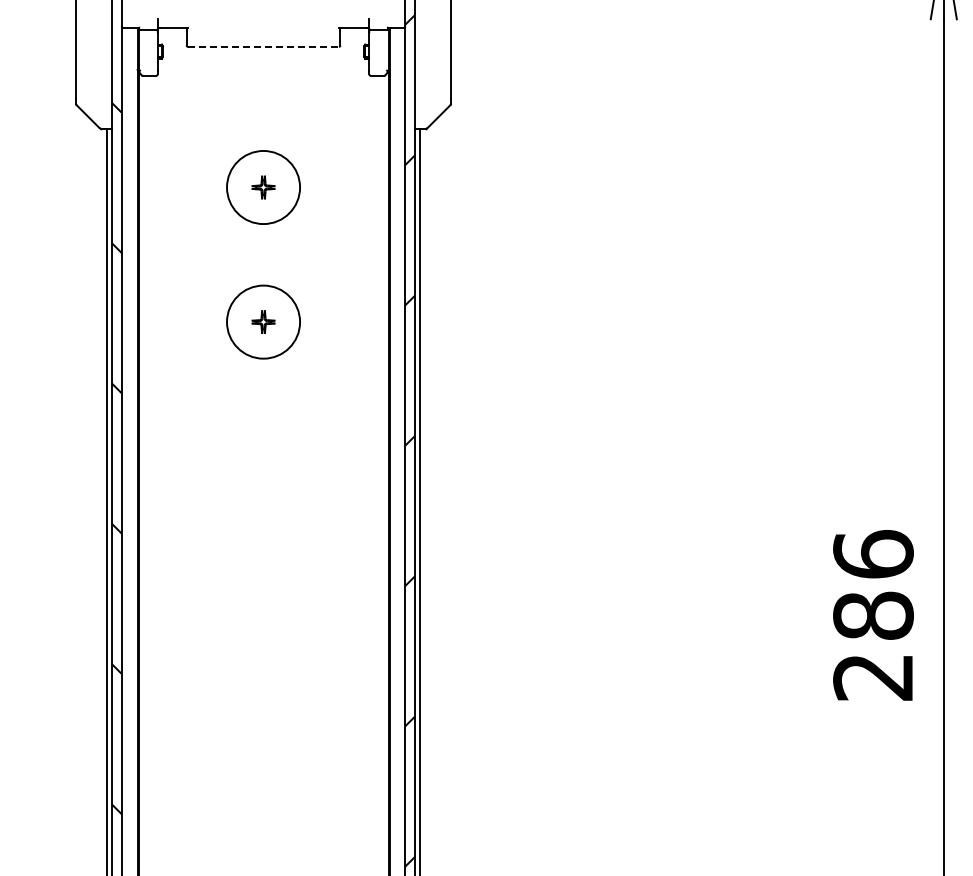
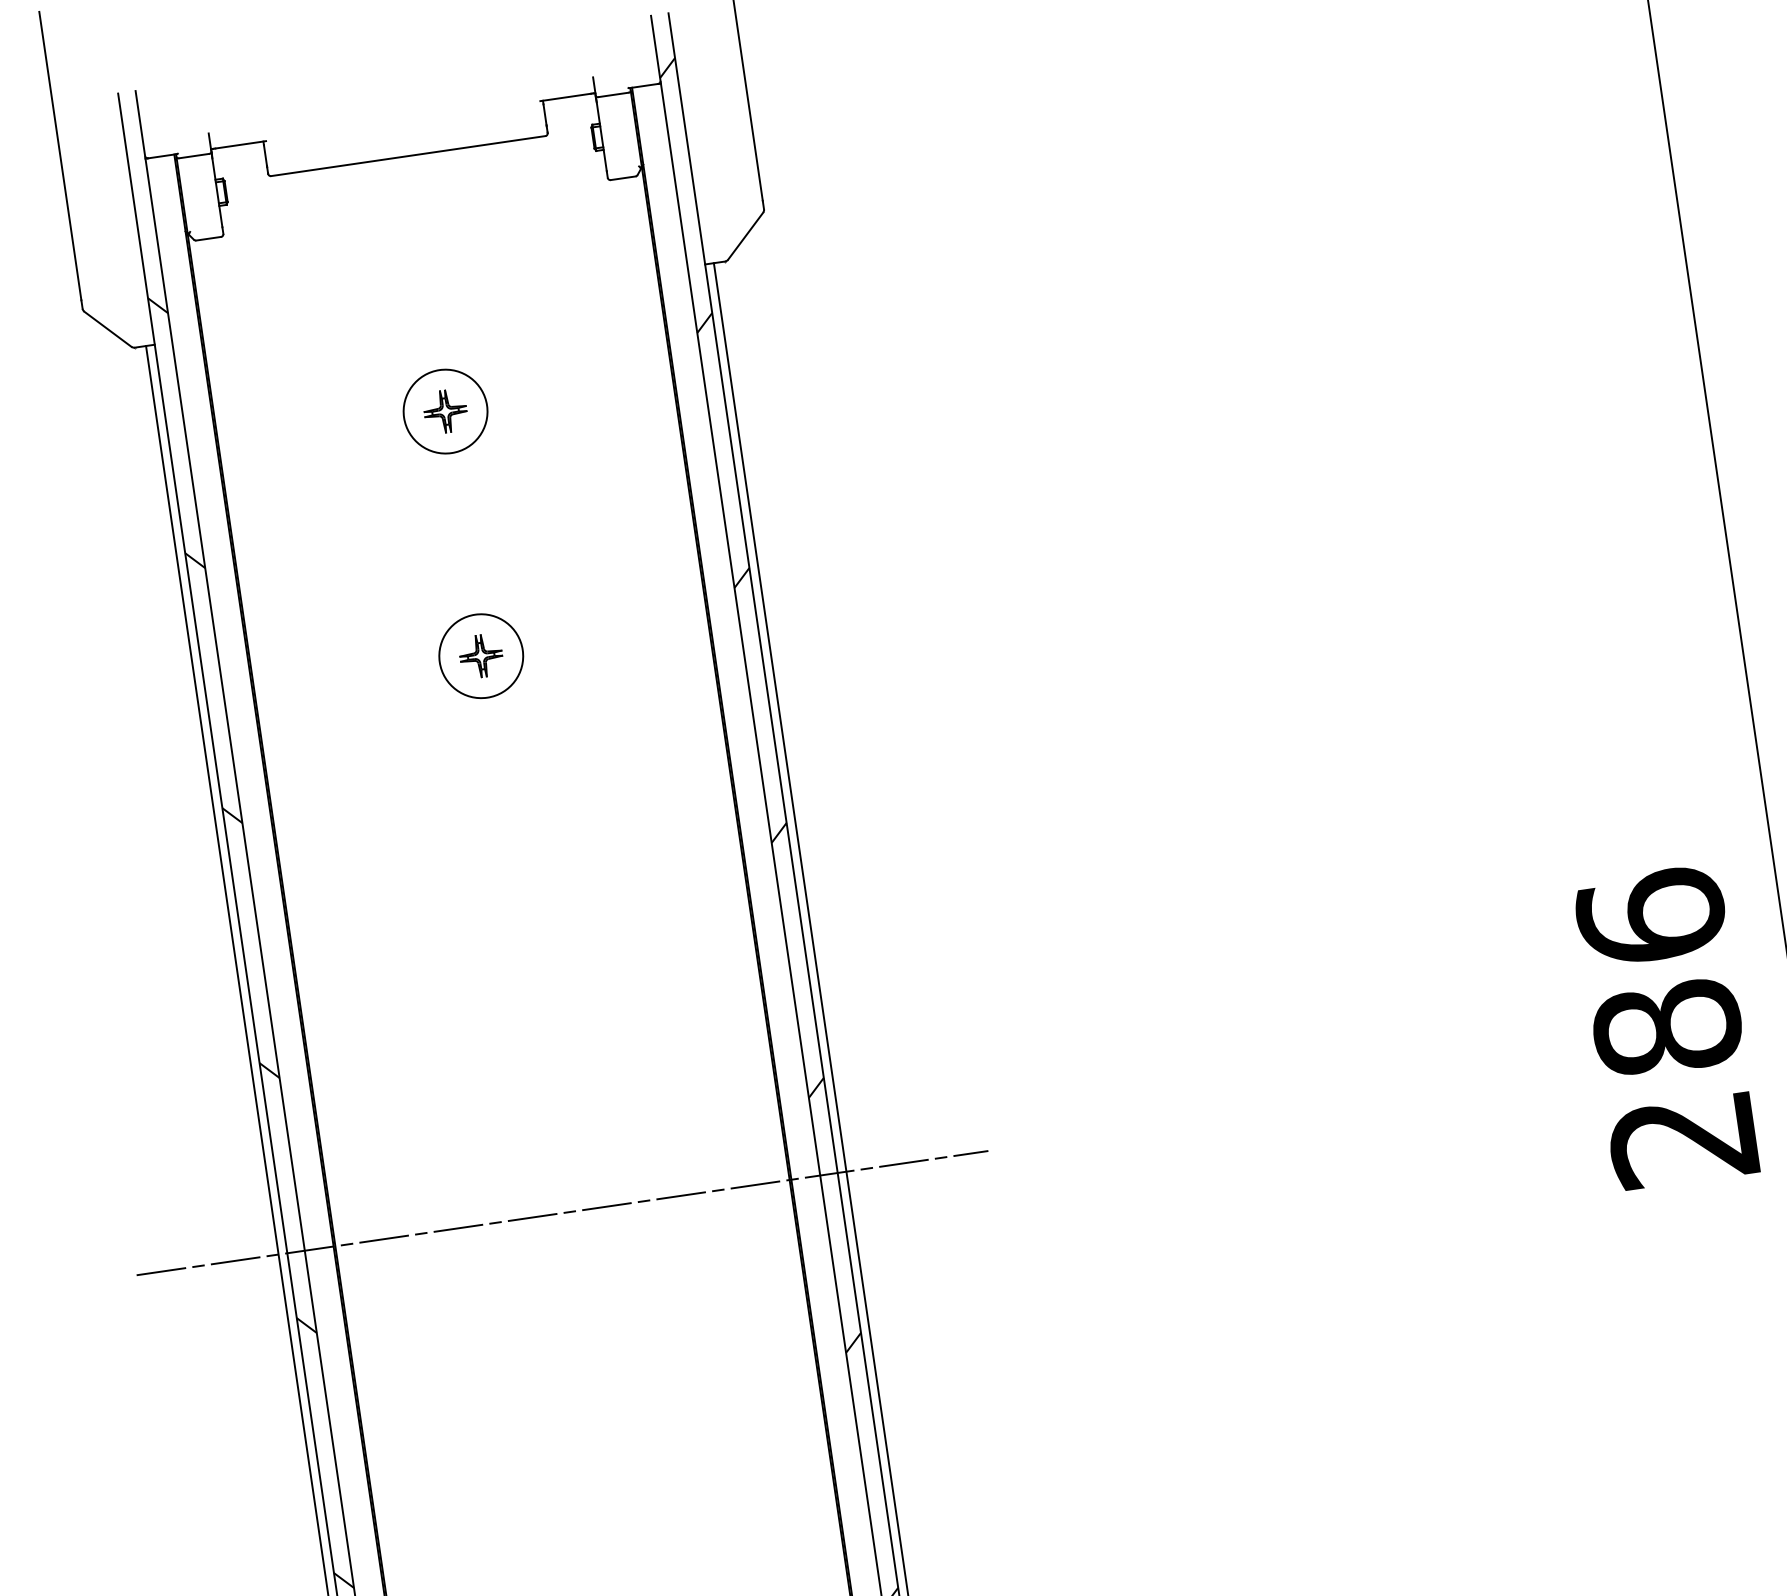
line: (264, 46) -> (409, 155), dashed -> solid
circle: (263, 187) -> (445, 411), size x0.62
circle: (263, 321) -> (481, 655), size x0.62
line: (263, 628) -> (562, 1212), added

